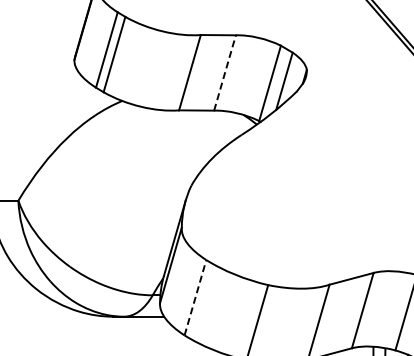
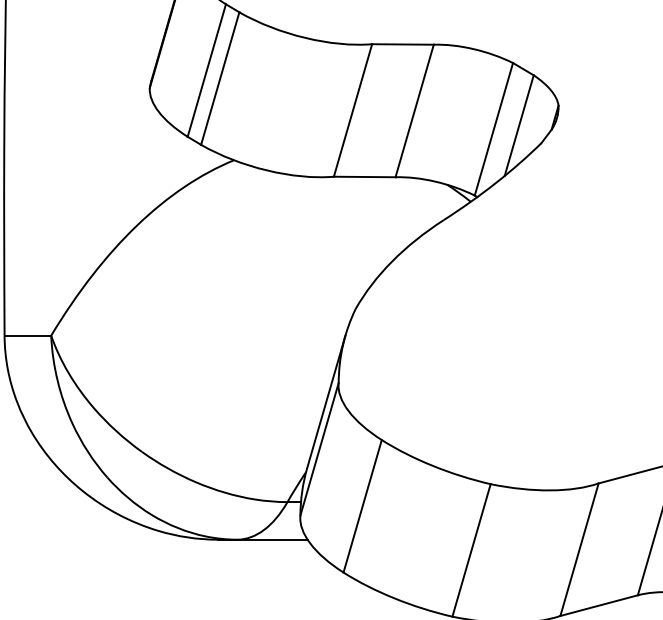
line: (225, 72) -> (415, 110), dashed -> solid
line: (195, 297) -> (362, 505), dashed -> solid

